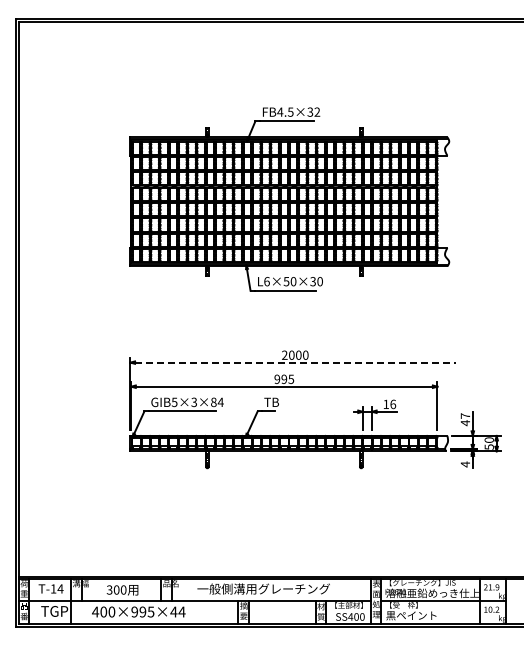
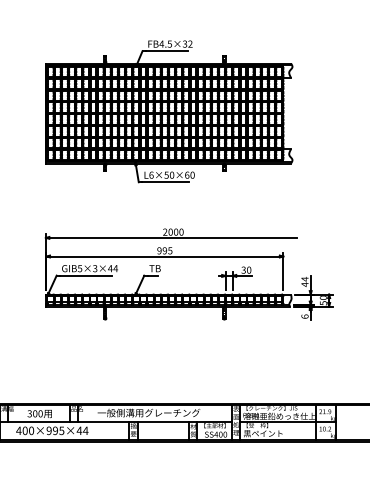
text: (313, 281) -> (187, 175), L6×50×30 -> L6×50×60
line: (295, 362) -> (173, 237), dashed -> solid
text: (213, 402) -> (110, 268), GIB5×3×84 -> GIB5×3×44
text: (389, 404) -> (246, 270), 16 -> 30
text: (464, 416) -> (304, 279), 47 -> 44
text: (465, 464) -> (305, 316), 4 -> 6

